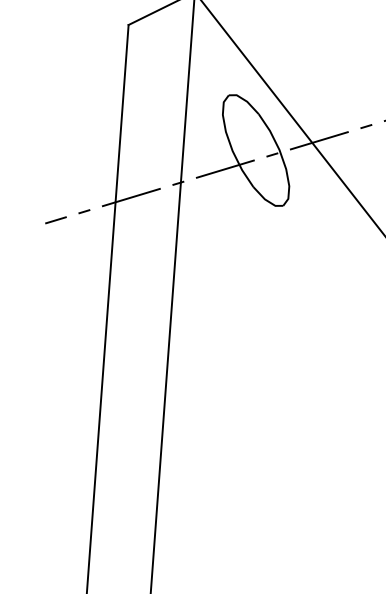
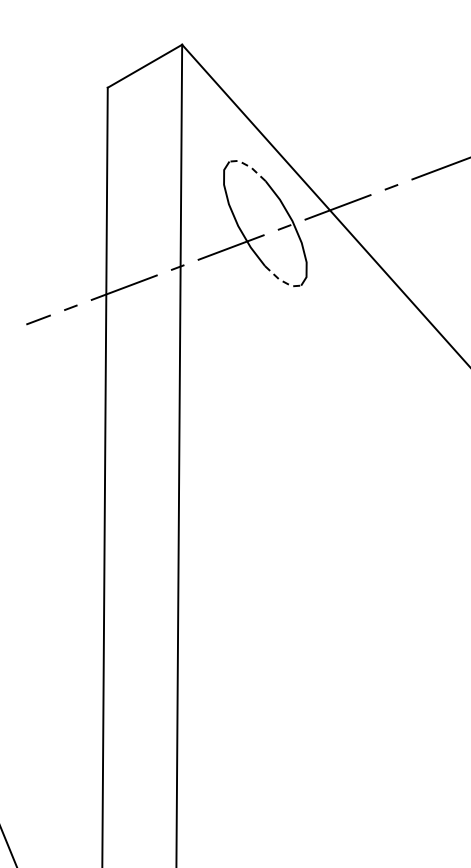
line: (244, 100) -> (248, 166), solid -> dashed
line: (266, 200) -> (281, 280), solid -> dashed

